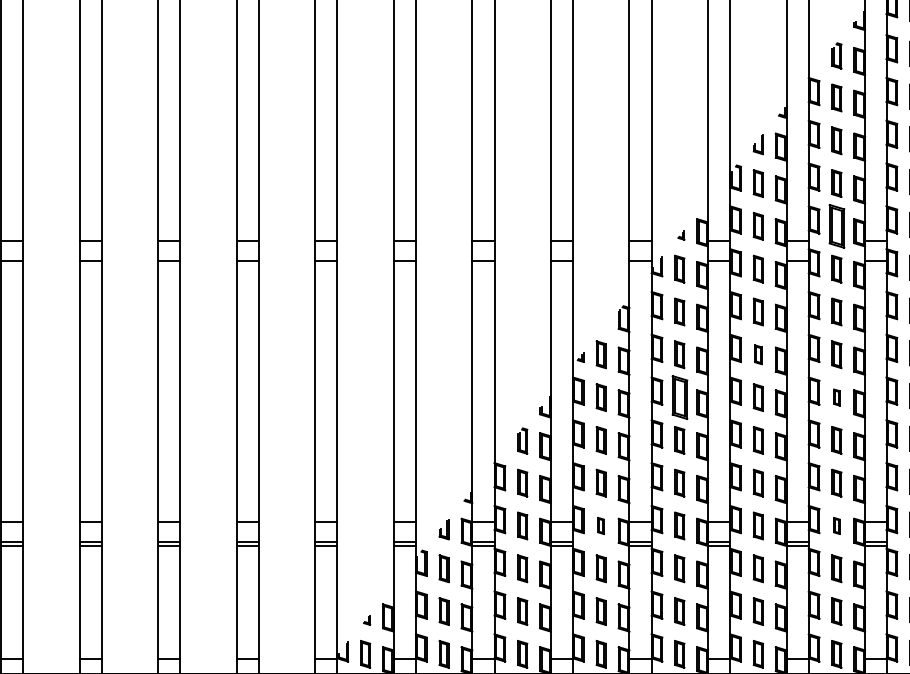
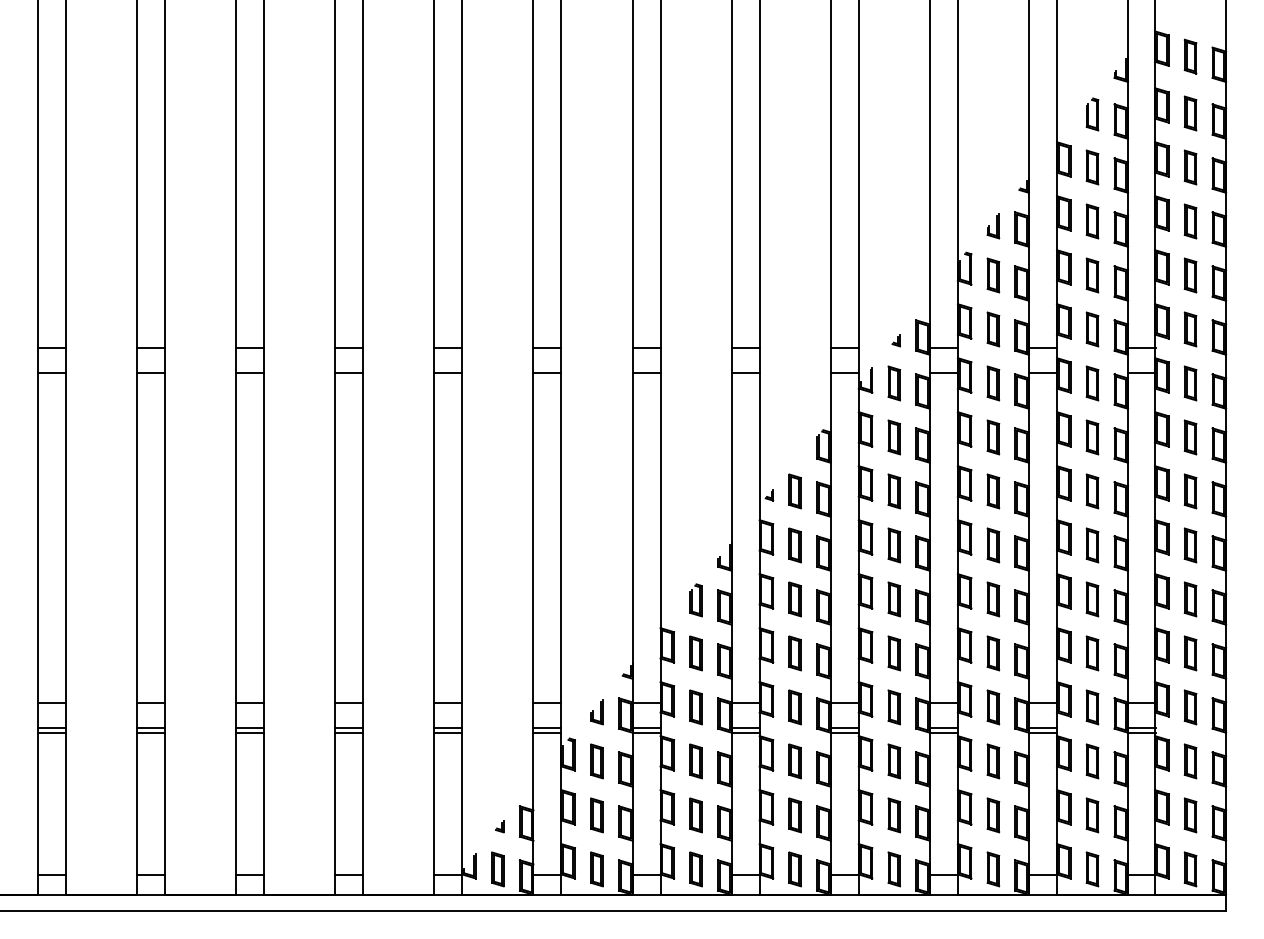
part: (836, 226) -> (1092, 329), size x0.62
part: (758, 354) -> (993, 491), size x1.43
part: (679, 397) -> (893, 545), size x0.62
part: (836, 397) -> (1092, 545), size x1.67
part: (600, 526) -> (794, 707), size x1.67
part: (836, 526) -> (1092, 707), size x1.67

